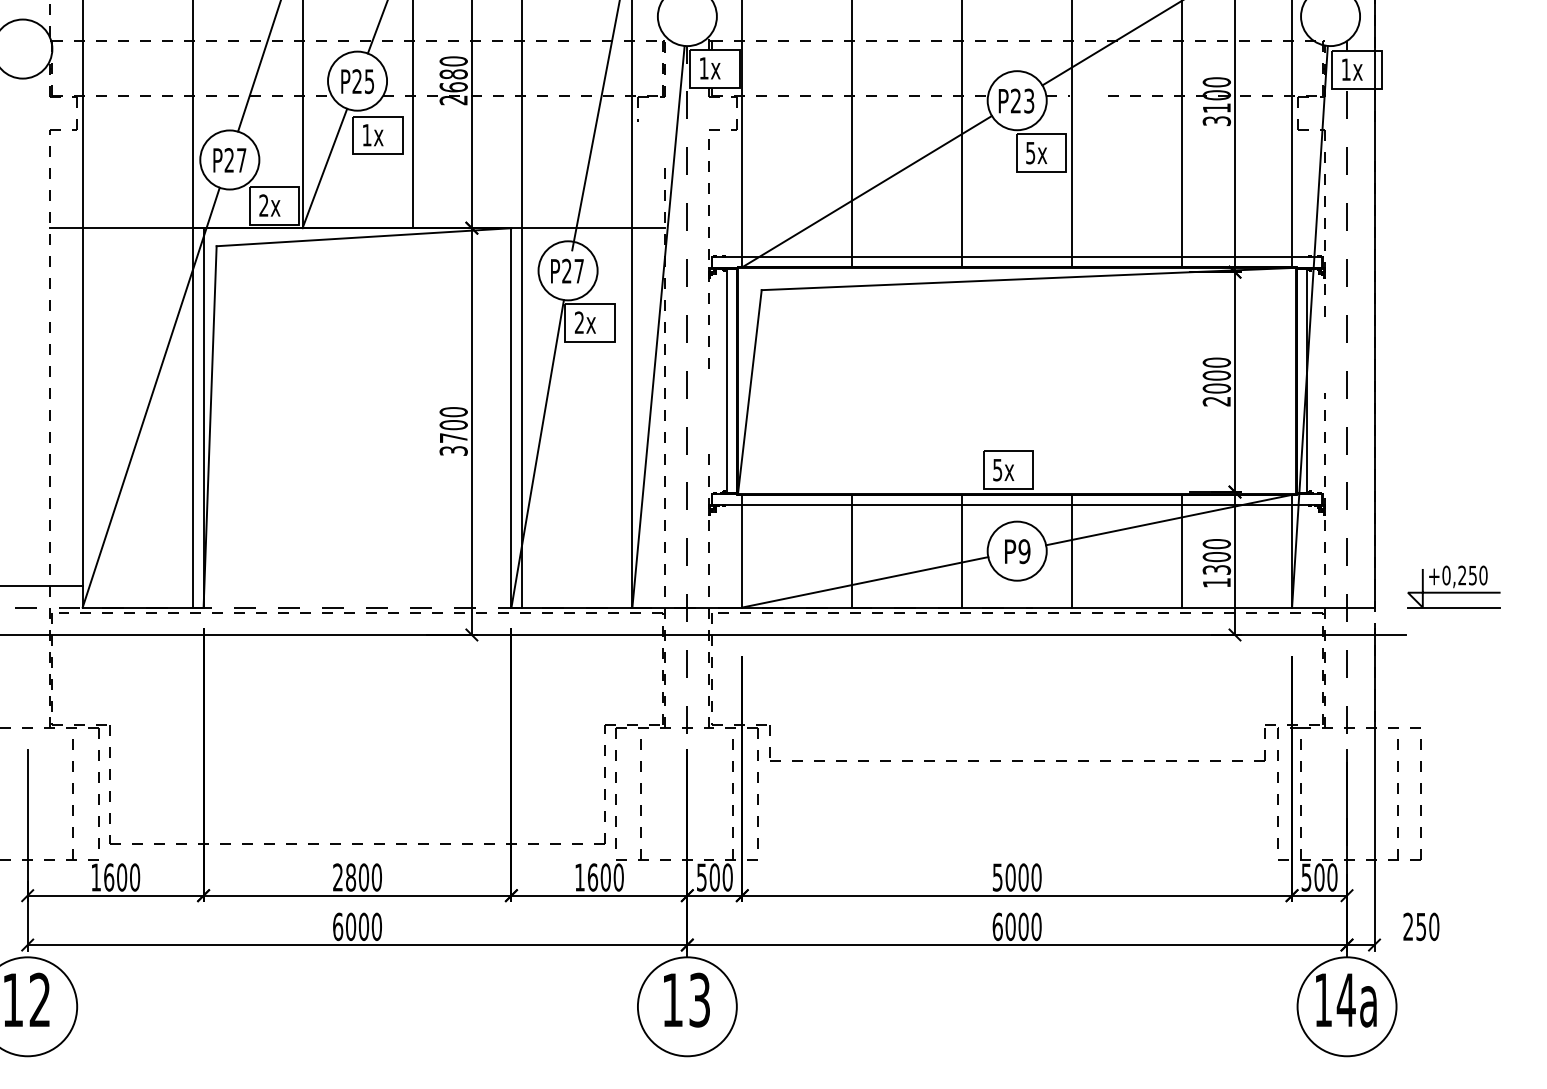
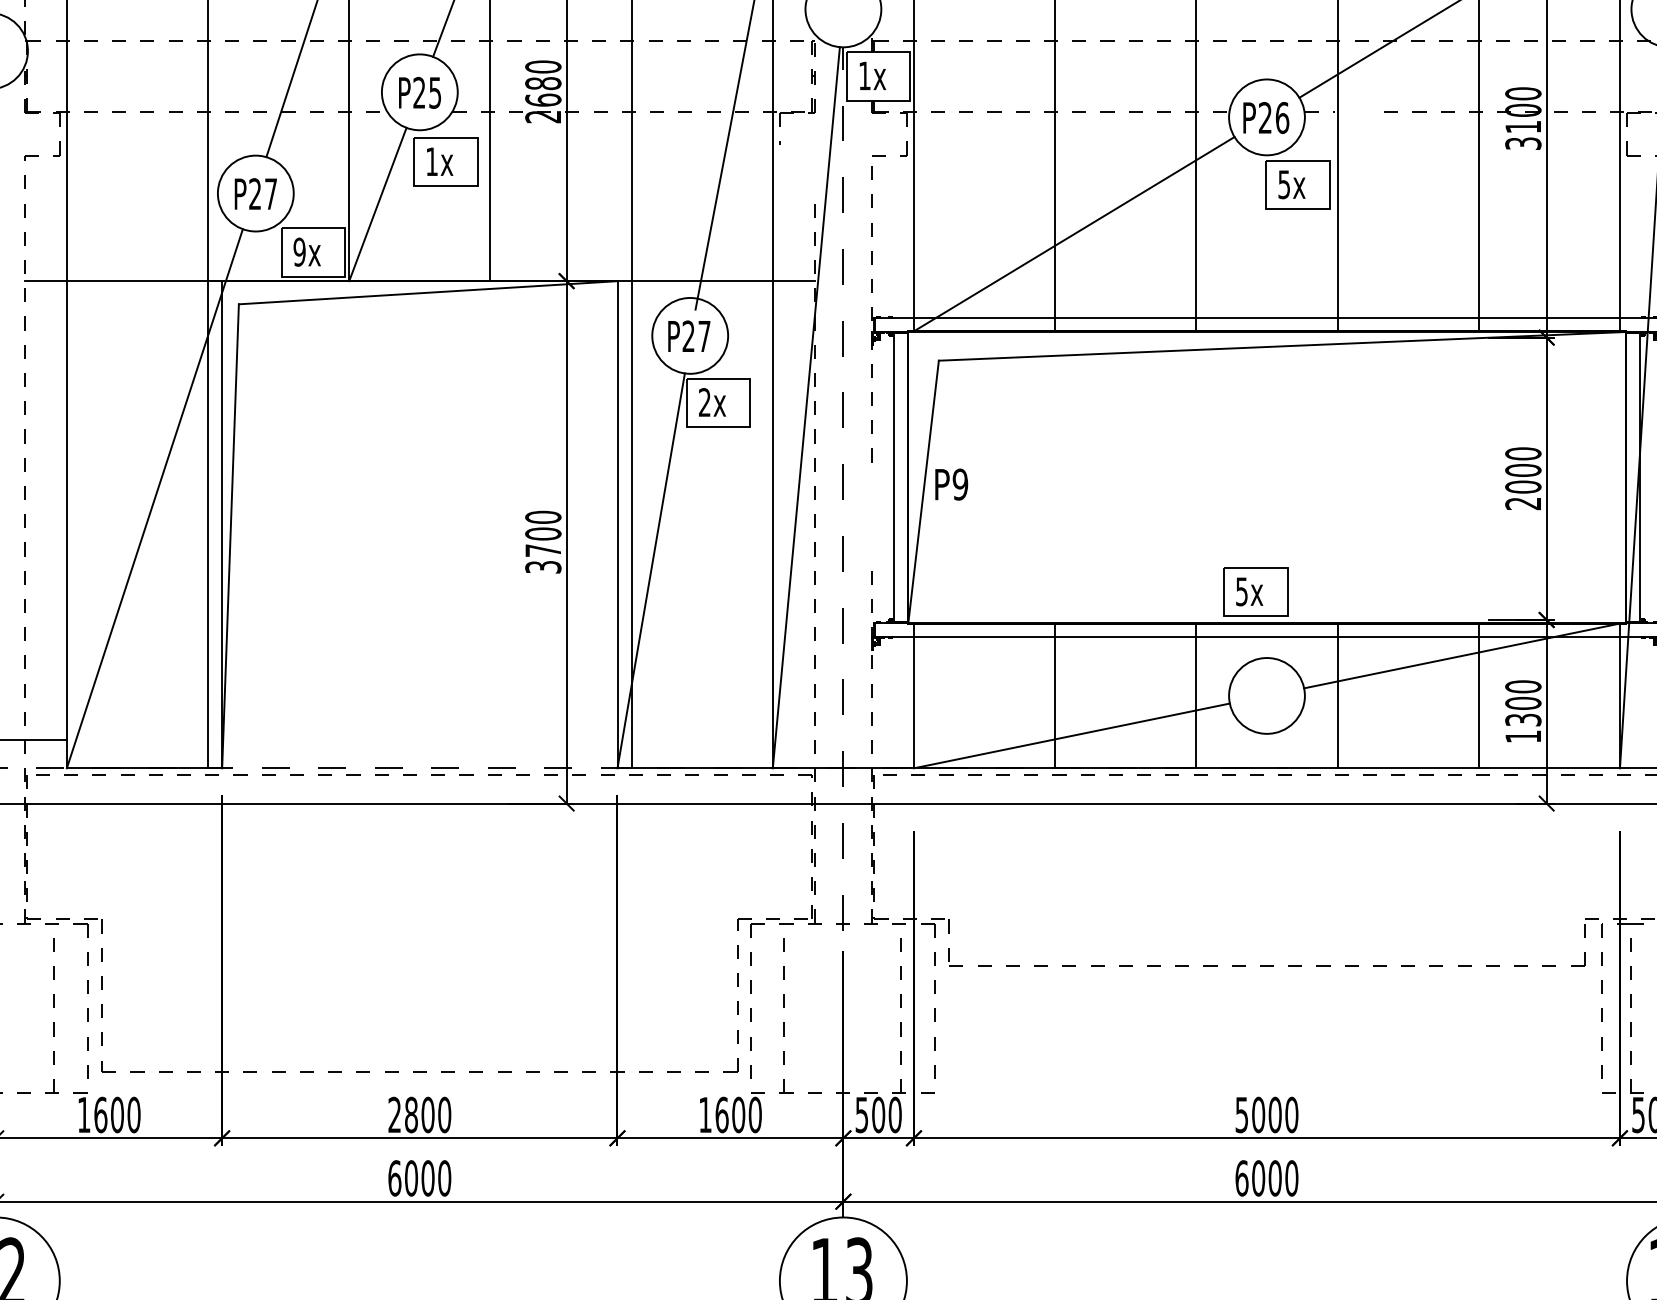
text: (1029, 100) -> (1282, 117), P23 -> P26
text: (263, 205) -> (299, 252), 2x -> 9x
text: (1017, 551) -> (951, 484), moved

